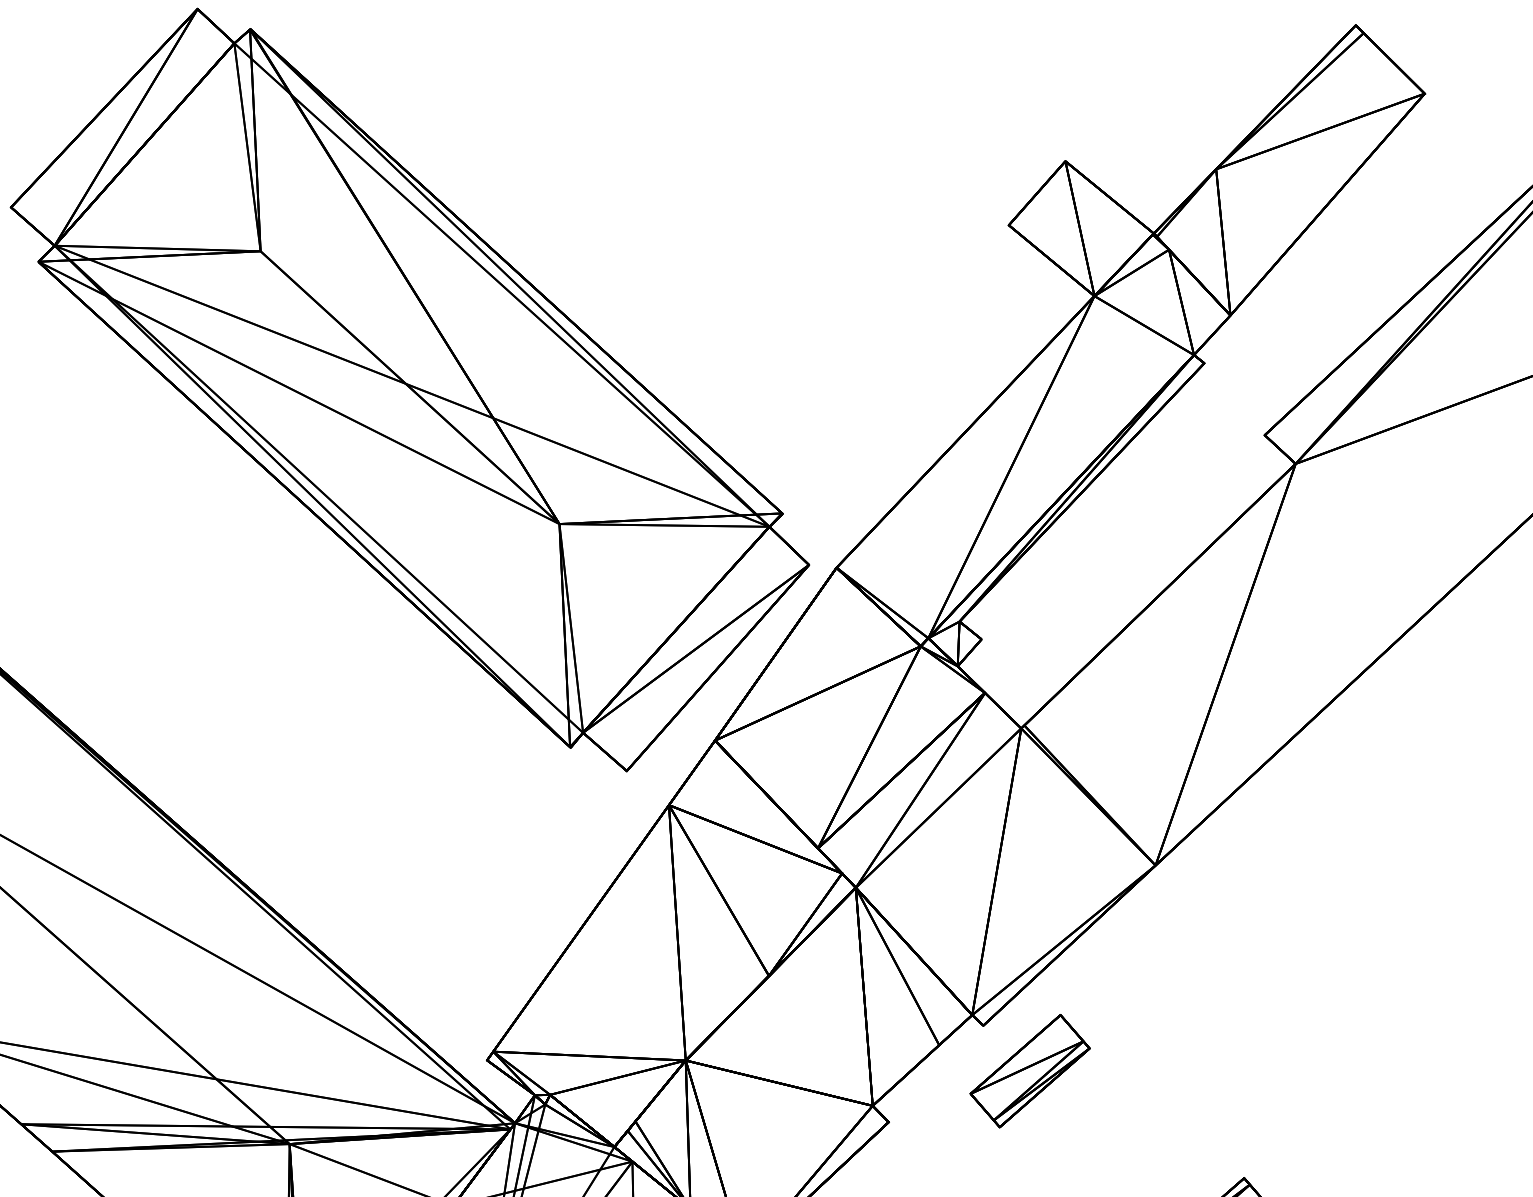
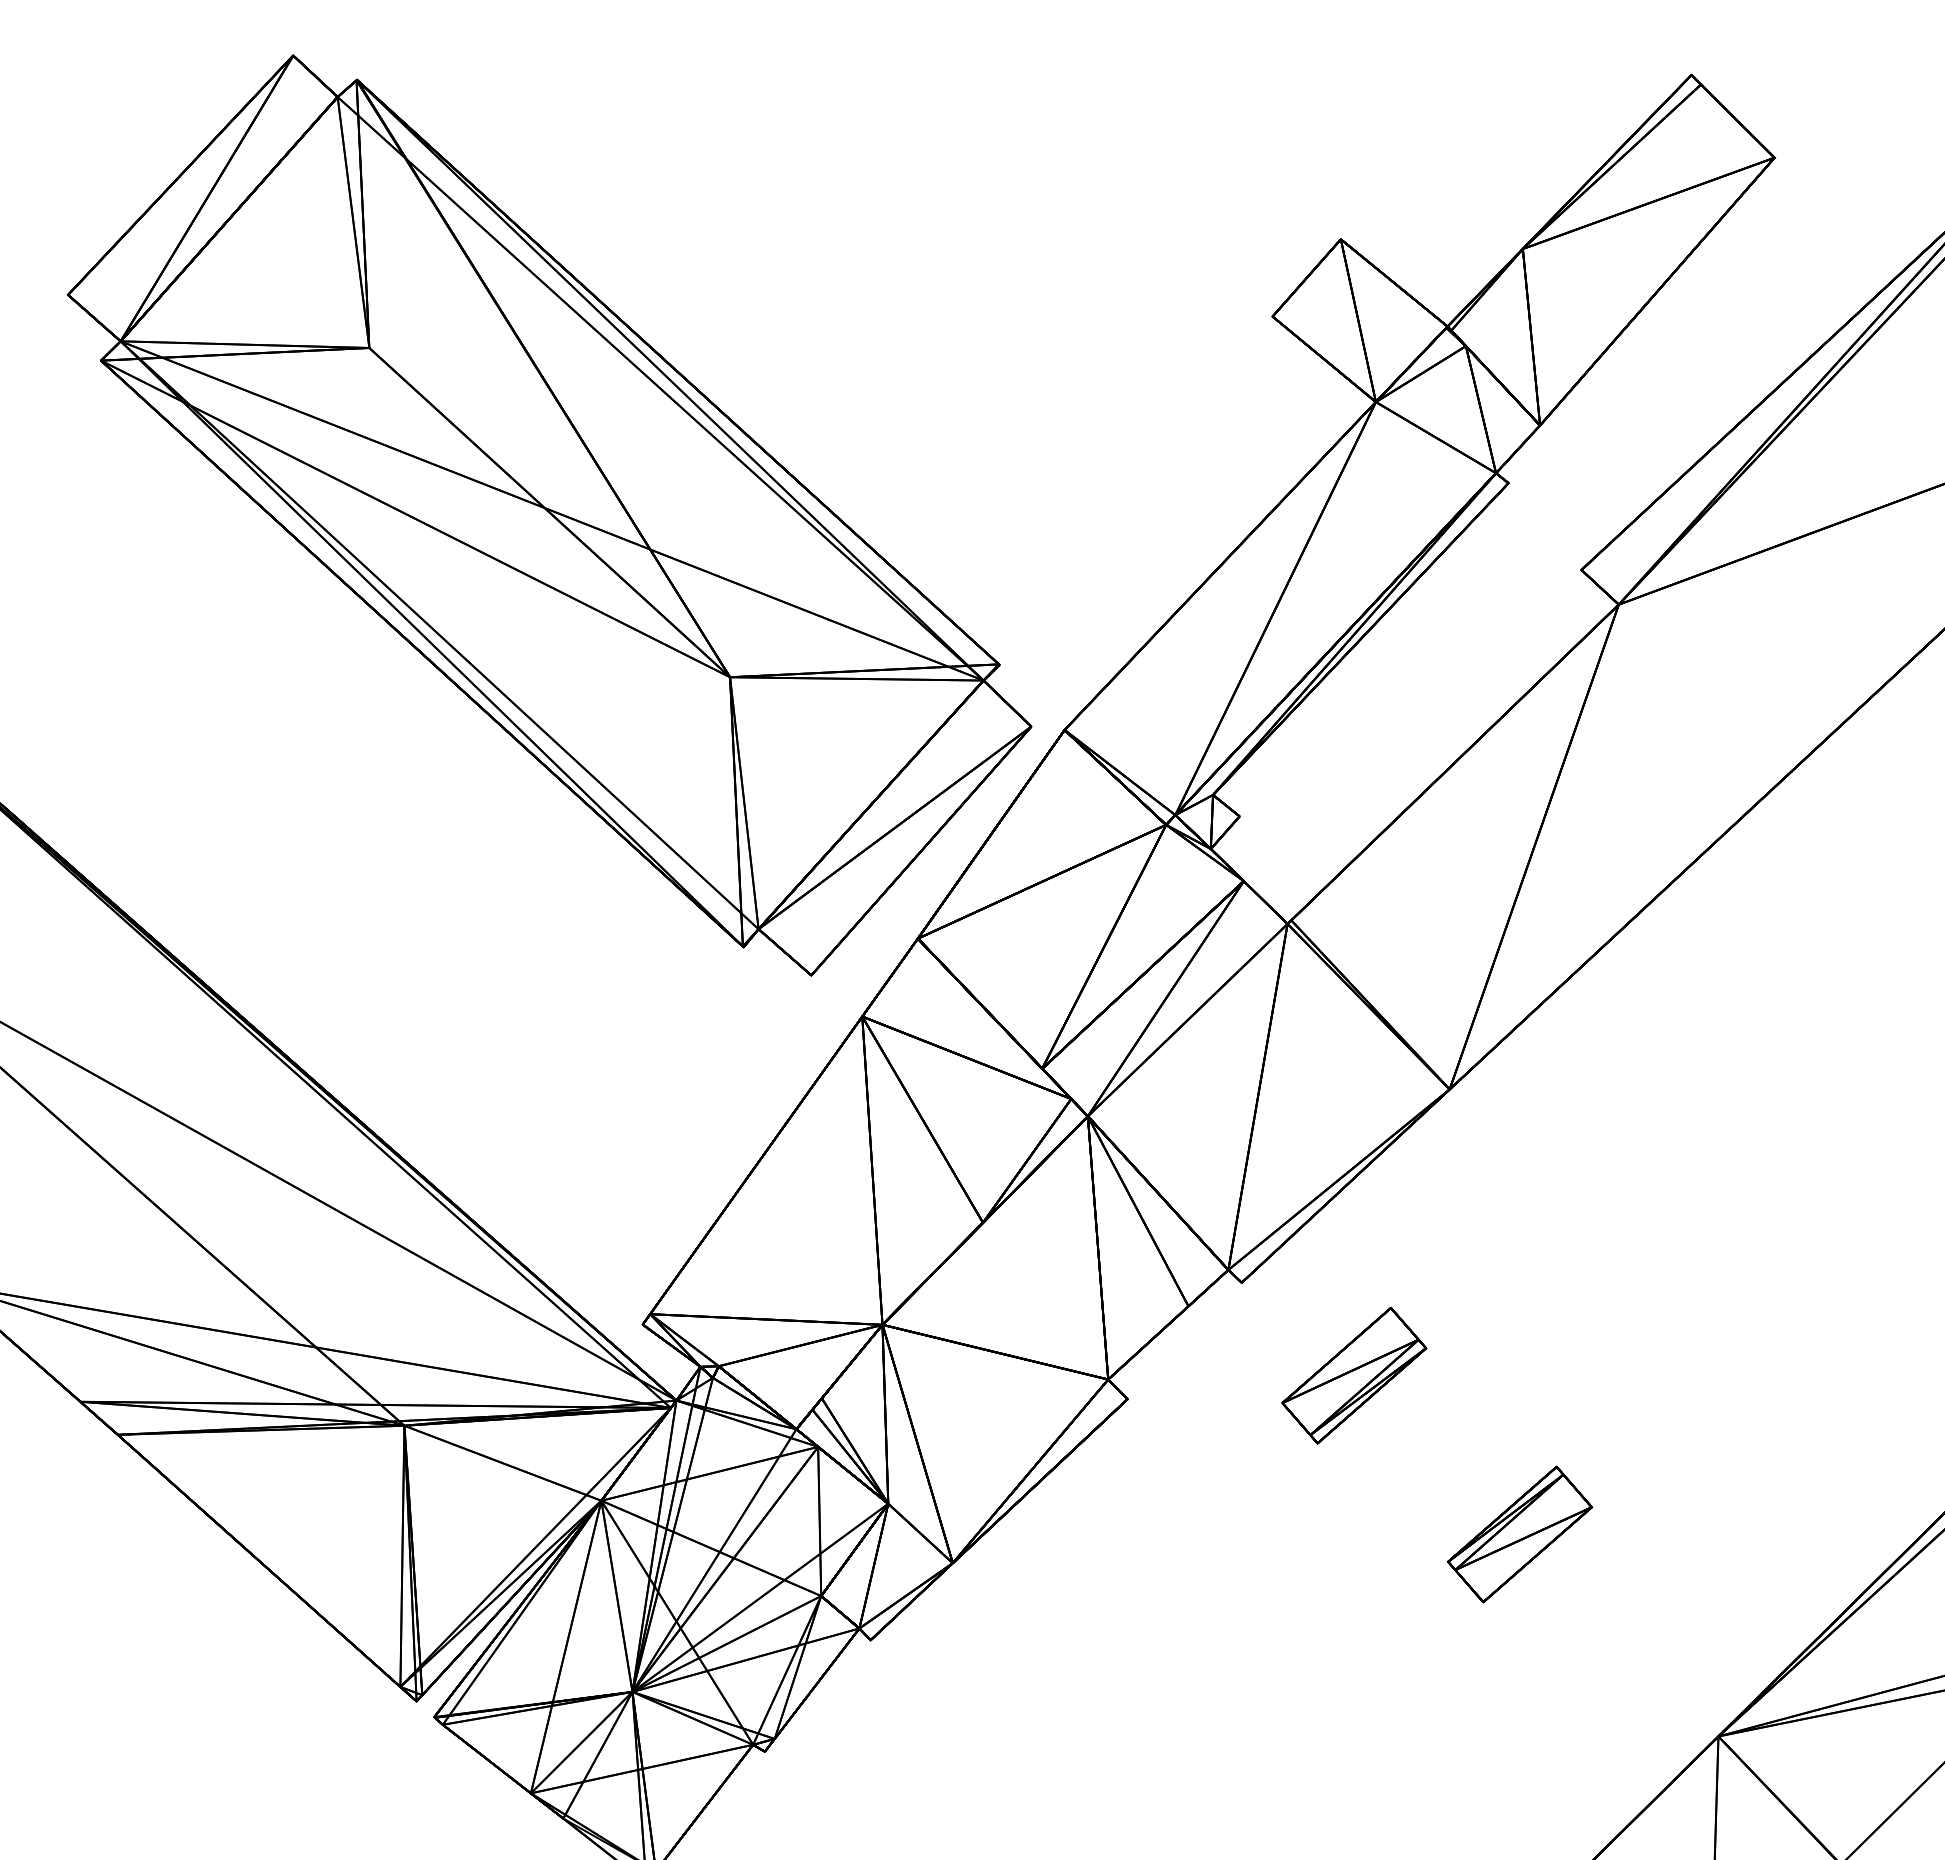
part: (1030, 1071) -> (1354, 1375), moved

